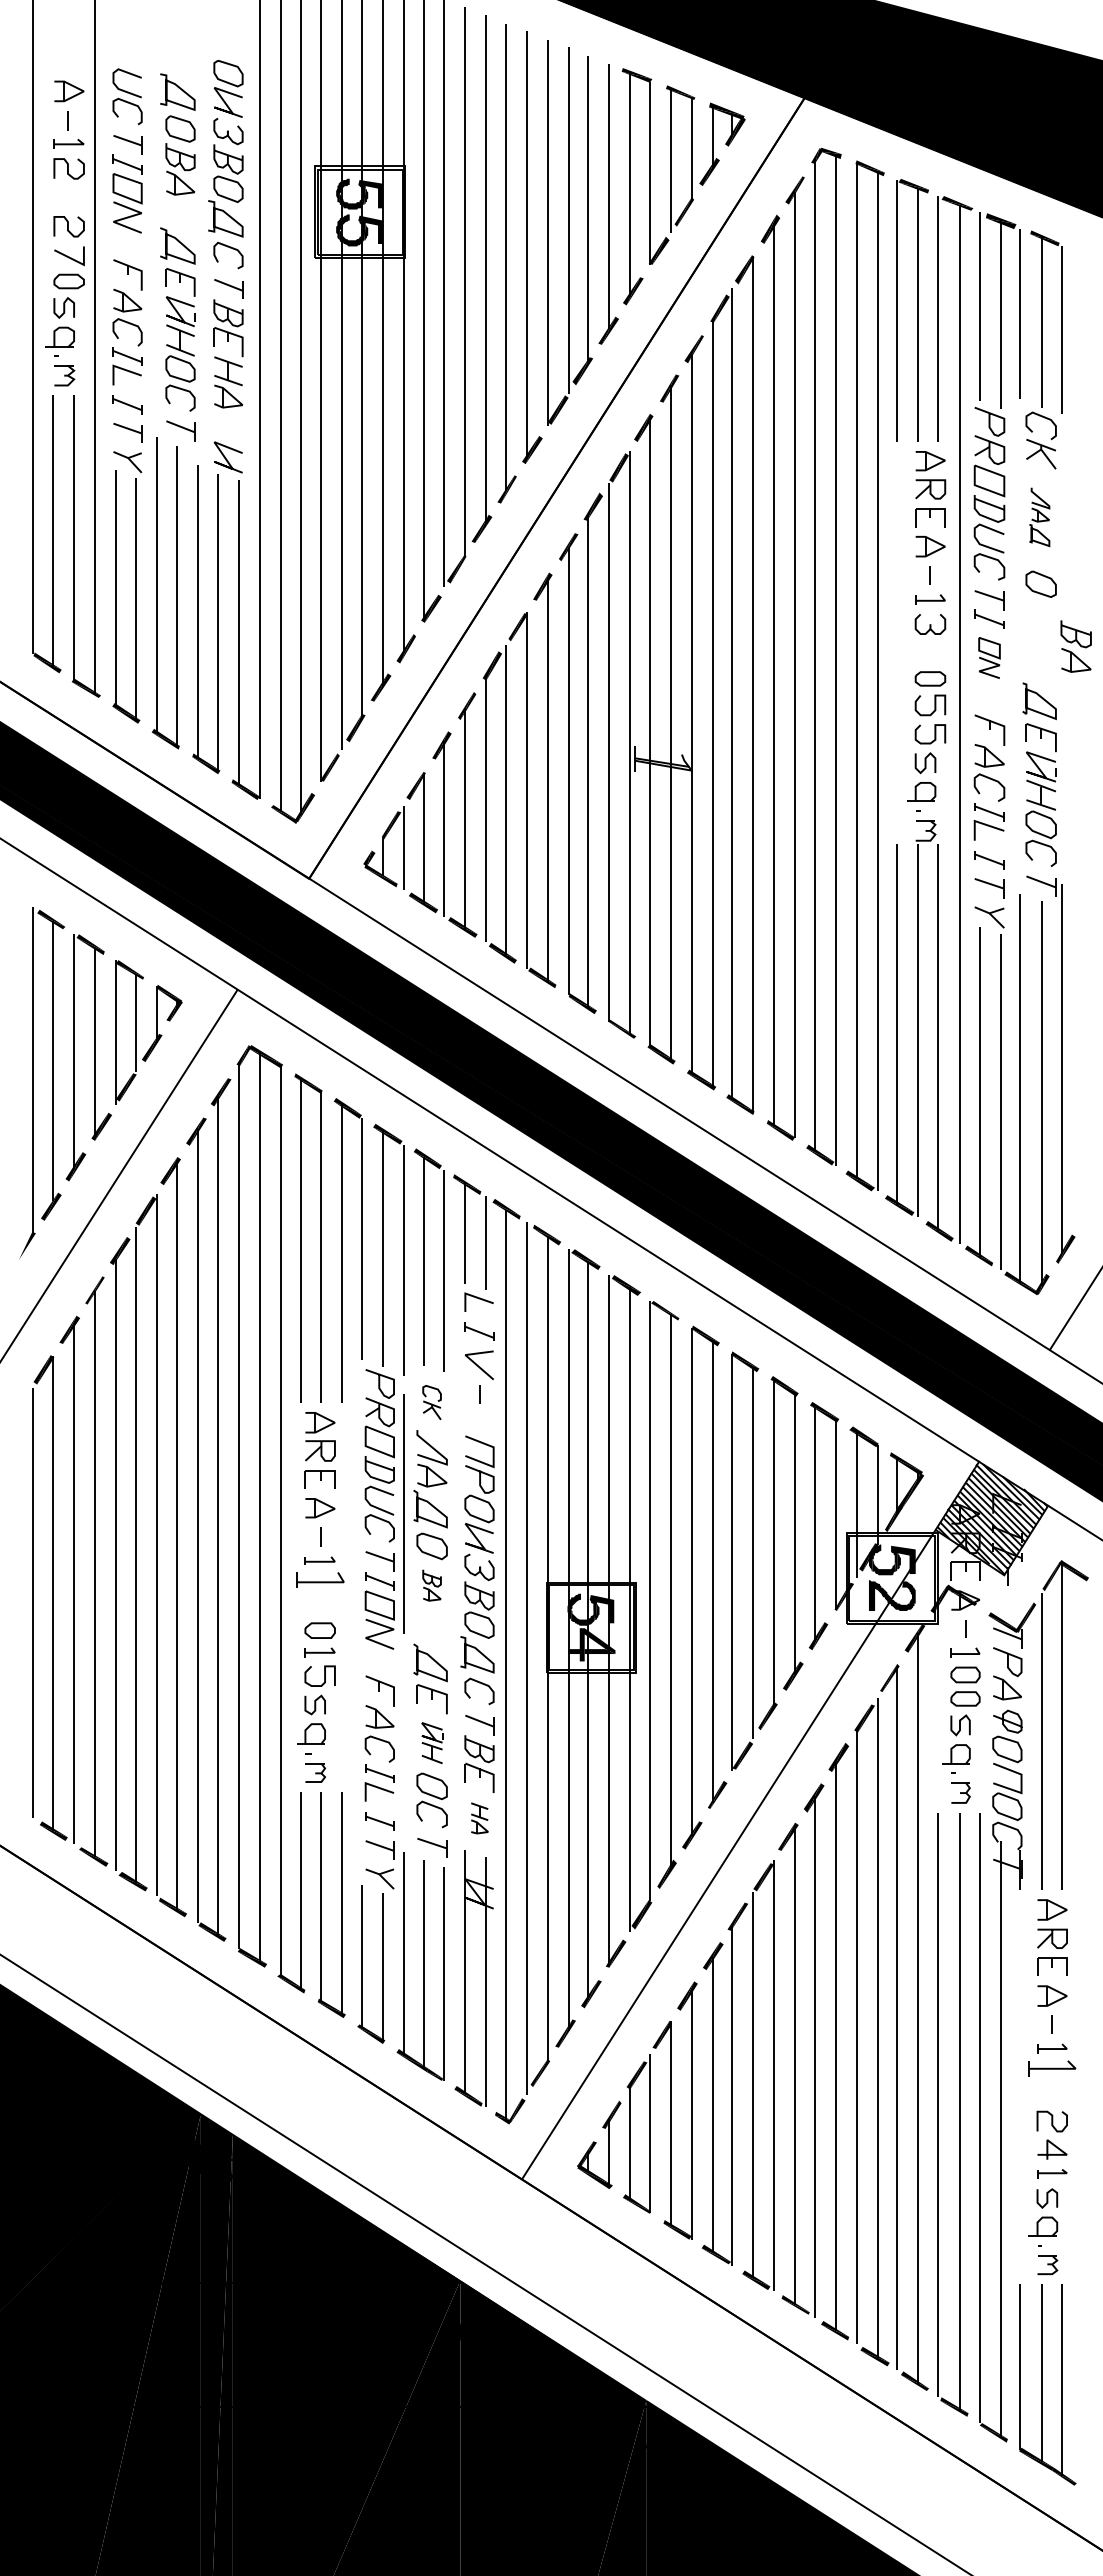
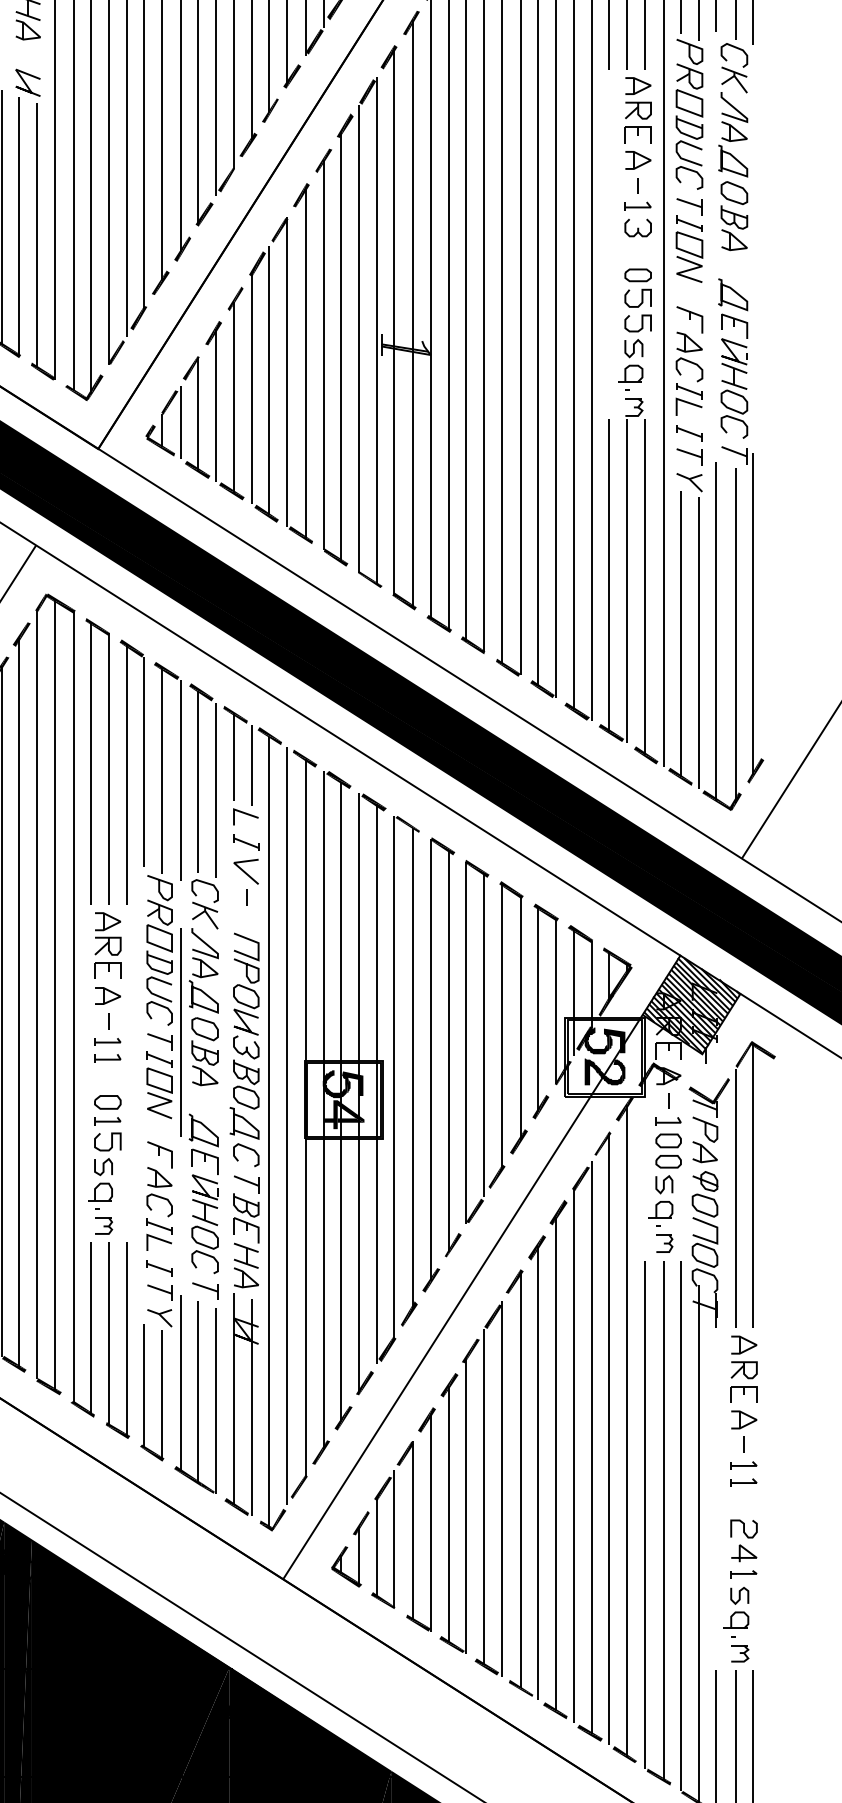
part: (1039, 517) -> (732, 135), size x1.67
part: (1075, 646) -> (733, 228), moved
part: (989, 657) -> (689, 256), size x1.43
part: (431, 1402) -> (204, 904), size x1.67
line: (403, 1513) -> (180, 1031), moved
part: (319, 1579) -> (107, 1057), size x0.62
part: (431, 1585) -> (204, 1063), size x1.67
part: (432, 1742) -> (205, 1199), size x1.43
part: (479, 1818) -> (246, 1265), size x1.67
part: (1052, 2068) -> (744, 1482), size x0.62

